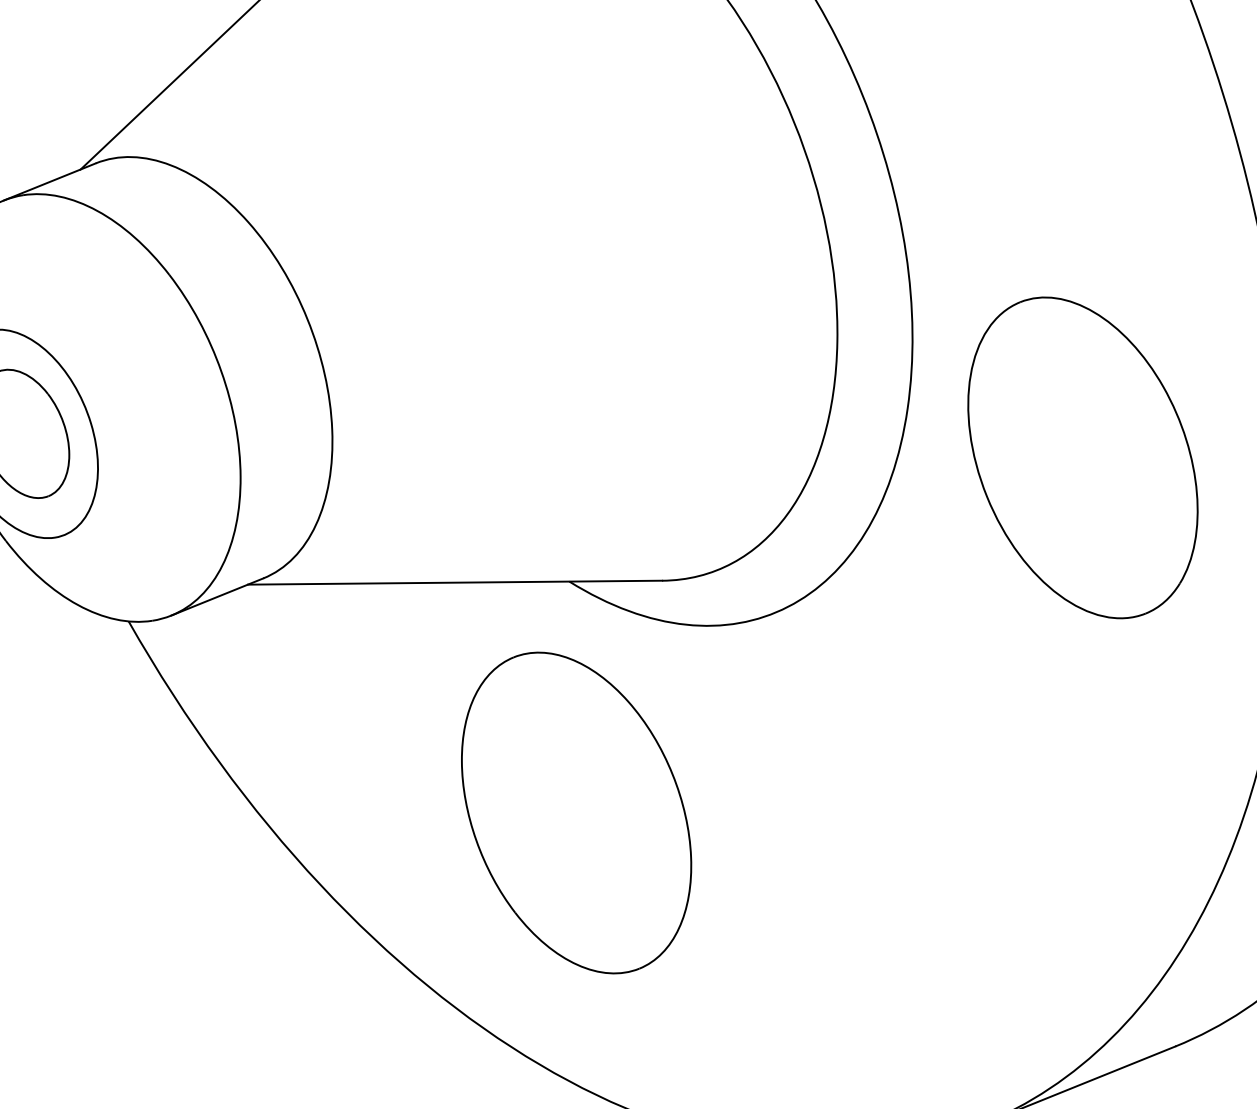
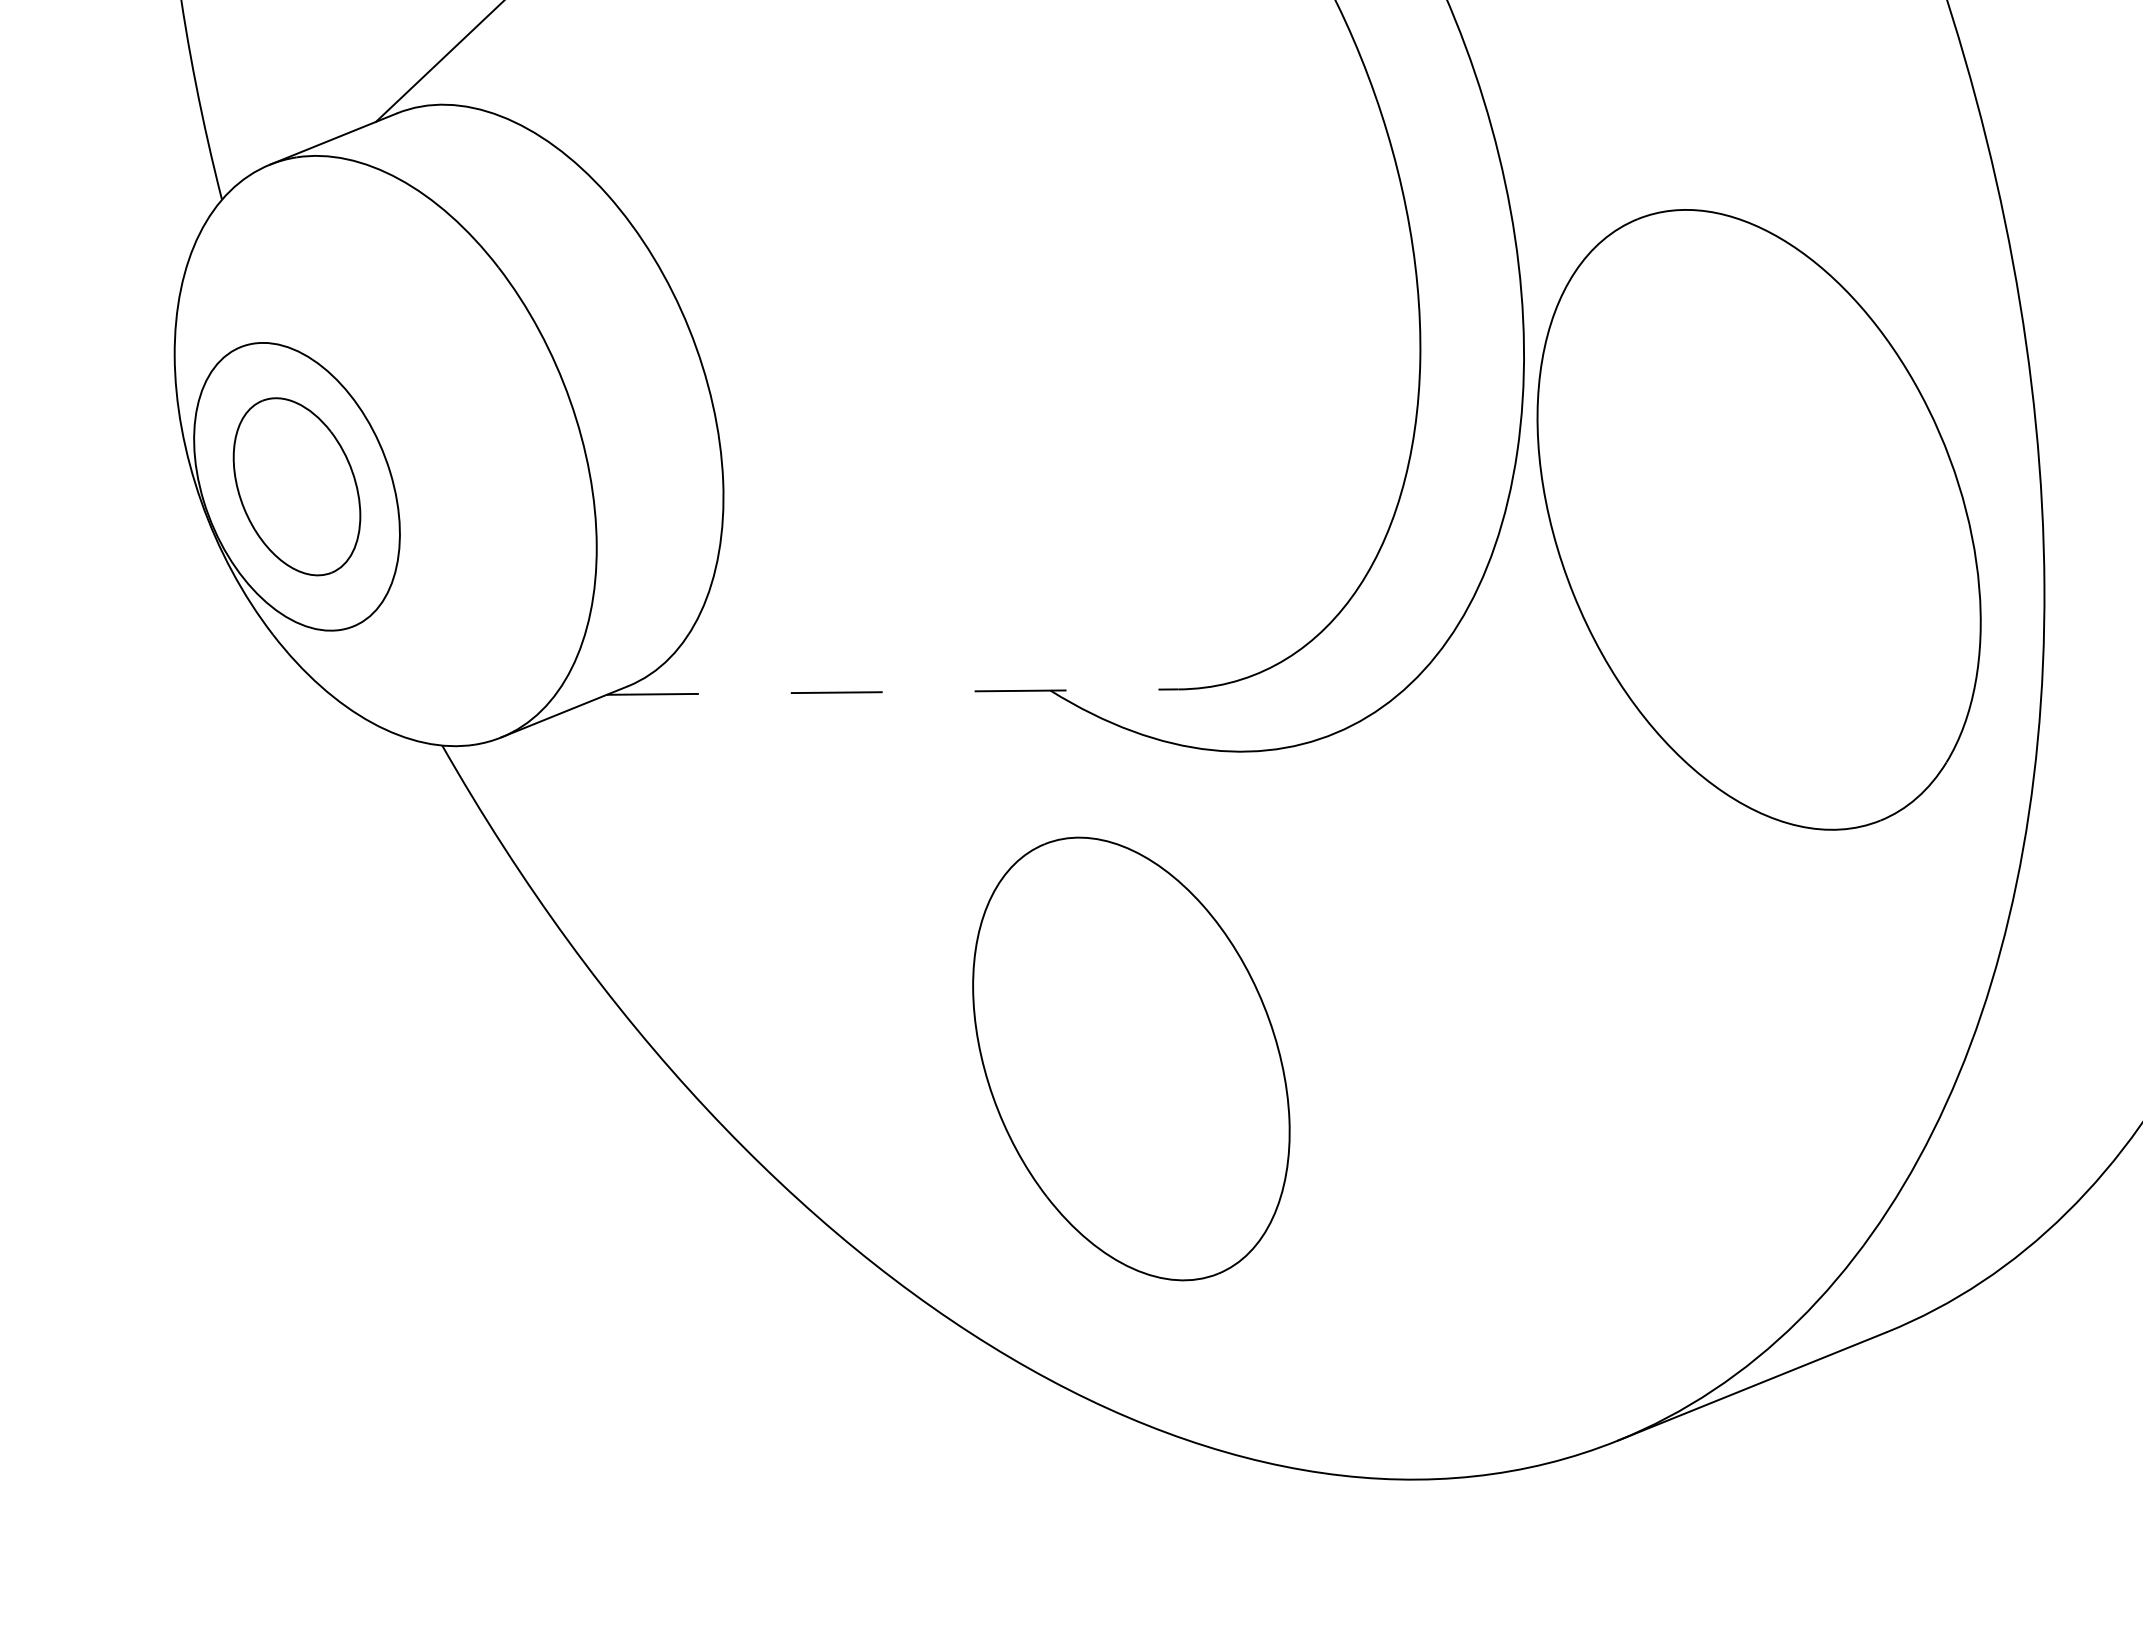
part: (1083, 457) -> (1759, 519), size x1.4
line: (454, 582) -> (892, 692), solid -> dashed
part: (576, 812) -> (1131, 1058), moved

